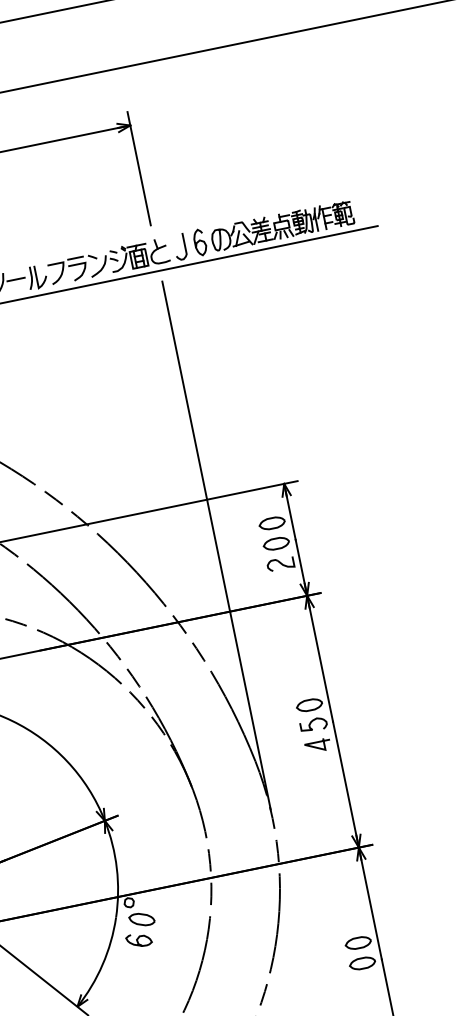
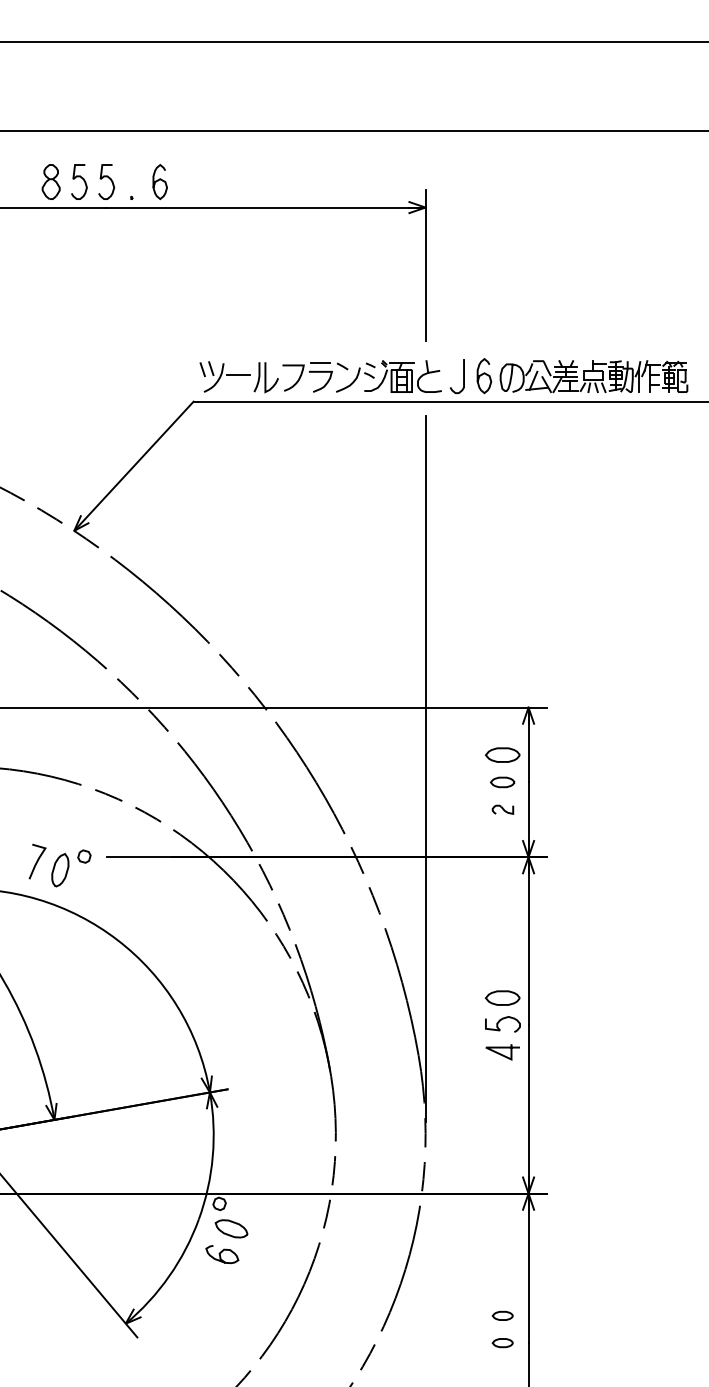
part: (276, 543) -> (502, 782), size x0.7
part: (280, 564) -> (502, 809), size x0.6
part: (358, 942) -> (502, 1315), size x0.6
part: (362, 963) -> (502, 1342), size x0.6

